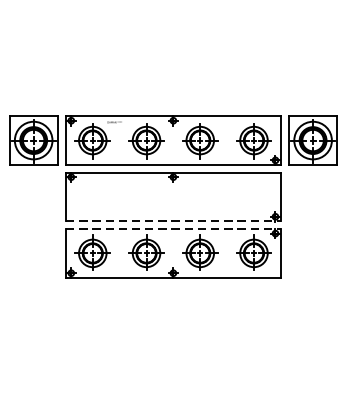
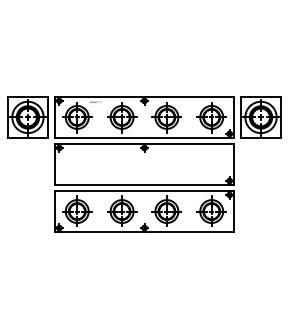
line: (173, 220) -> (144, 184), dashed -> solid
line: (173, 229) -> (144, 191), dashed -> solid

